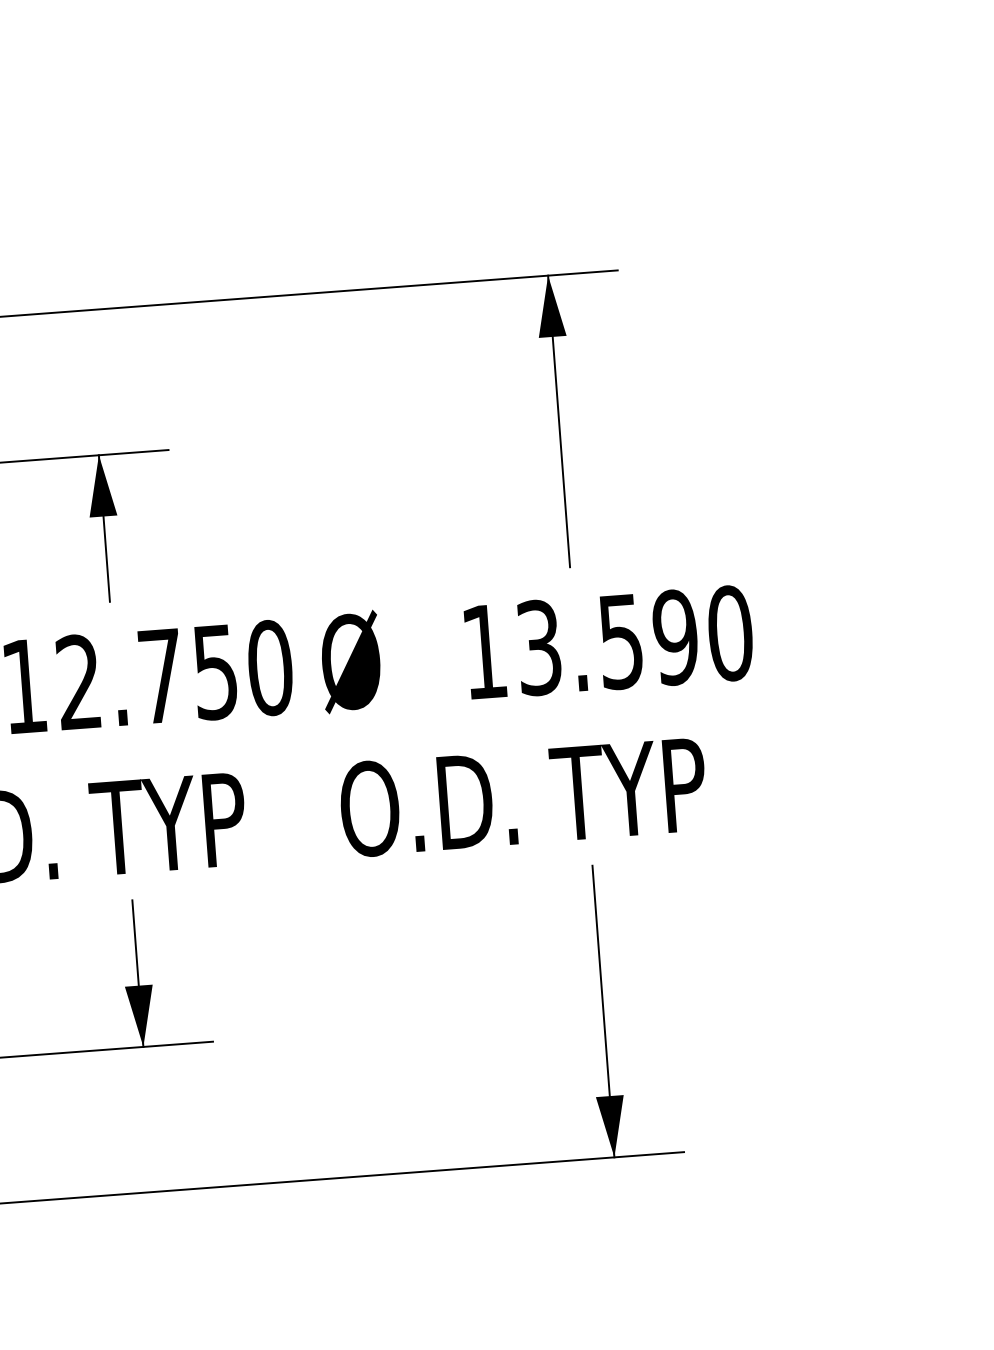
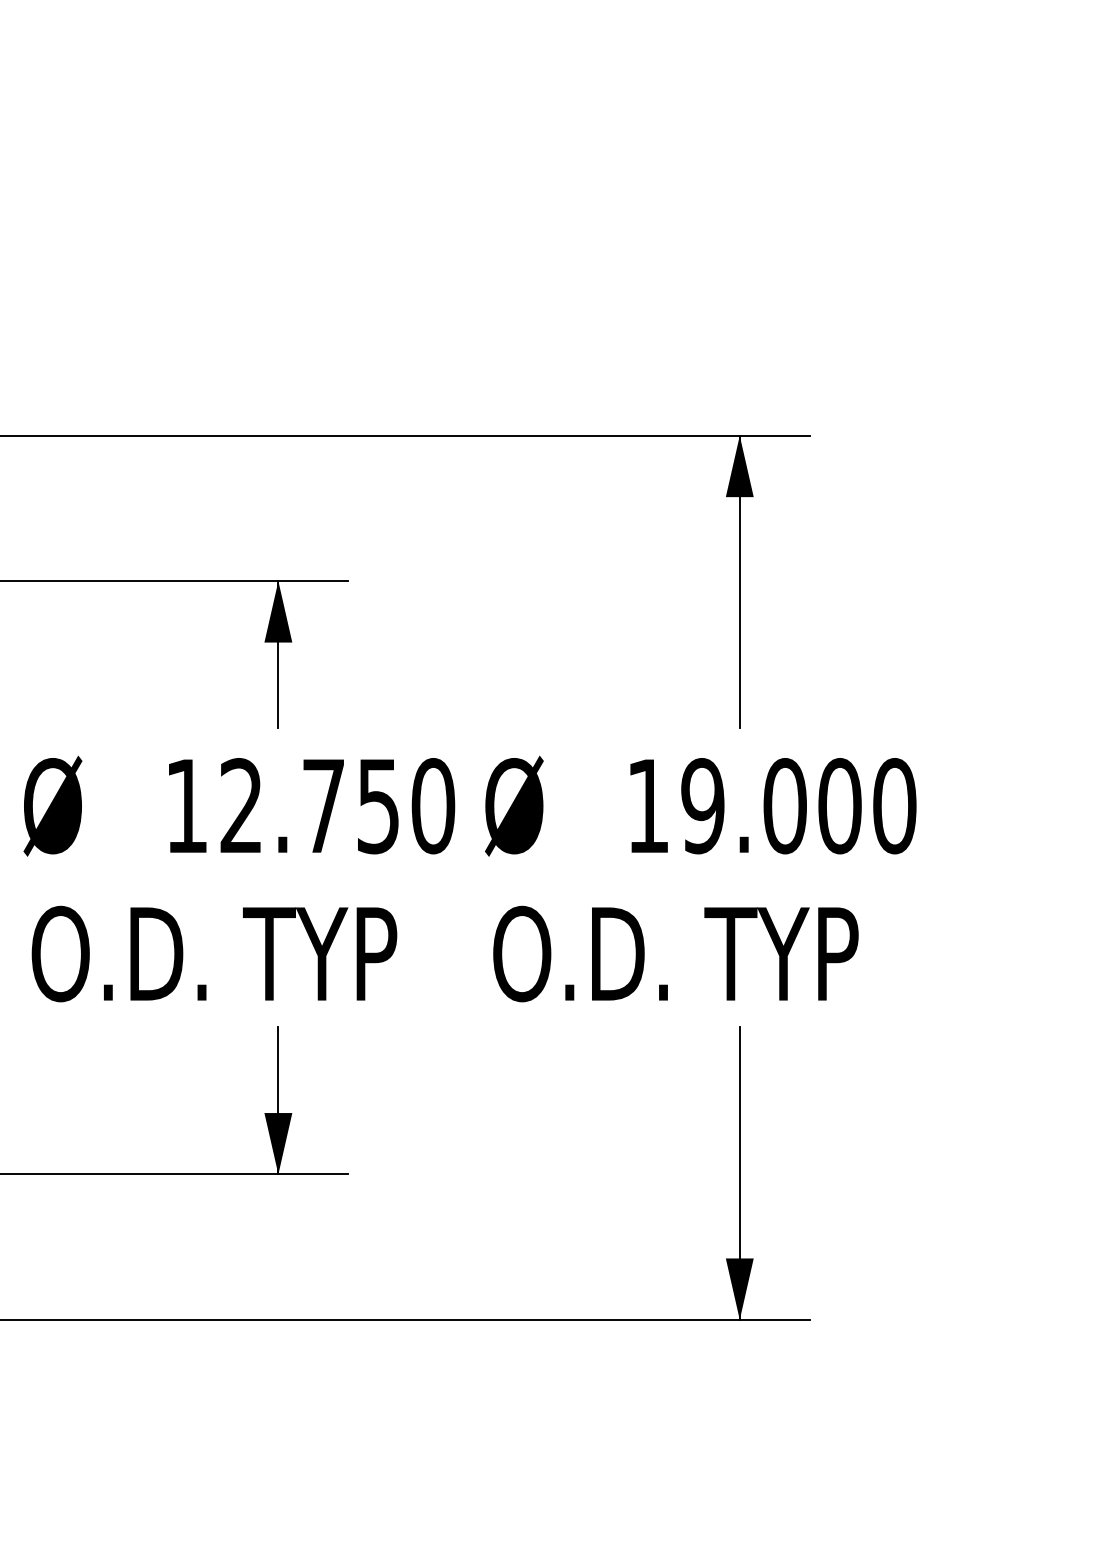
text: (607, 643) -> (771, 806), 13.590 -> 19.000

